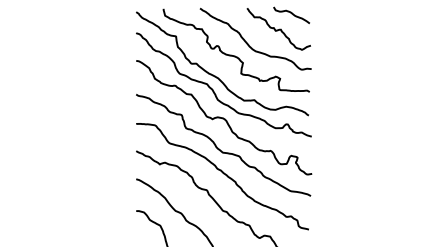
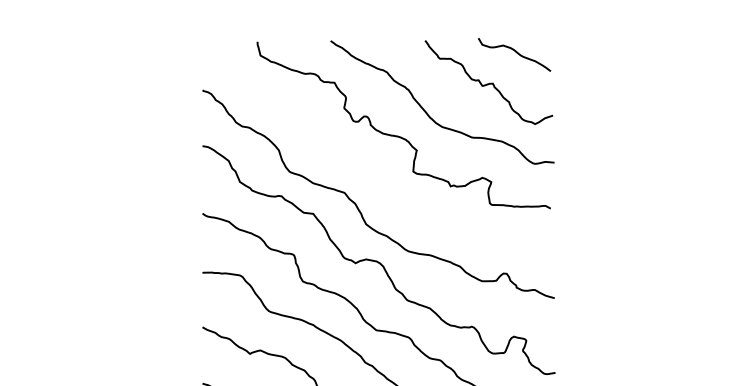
curve: (215, 75) -> (361, 175), removed

